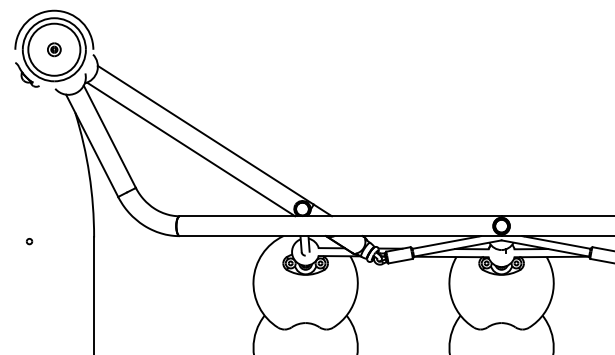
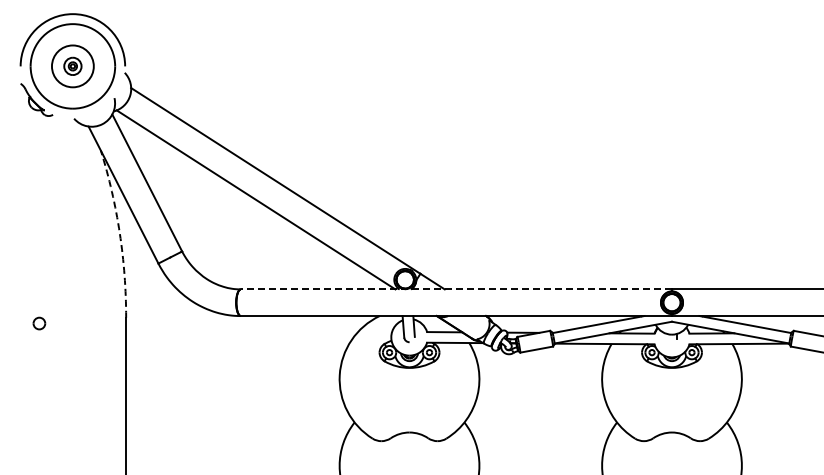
circle: (54, 49) -> (72, 66), size x0.6
arc: (89, 174) -> (119, 233), solid -> dashed
line: (340, 216) -> (456, 289), solid -> dashed
part: (29, 240) -> (39, 322), size x1.6

